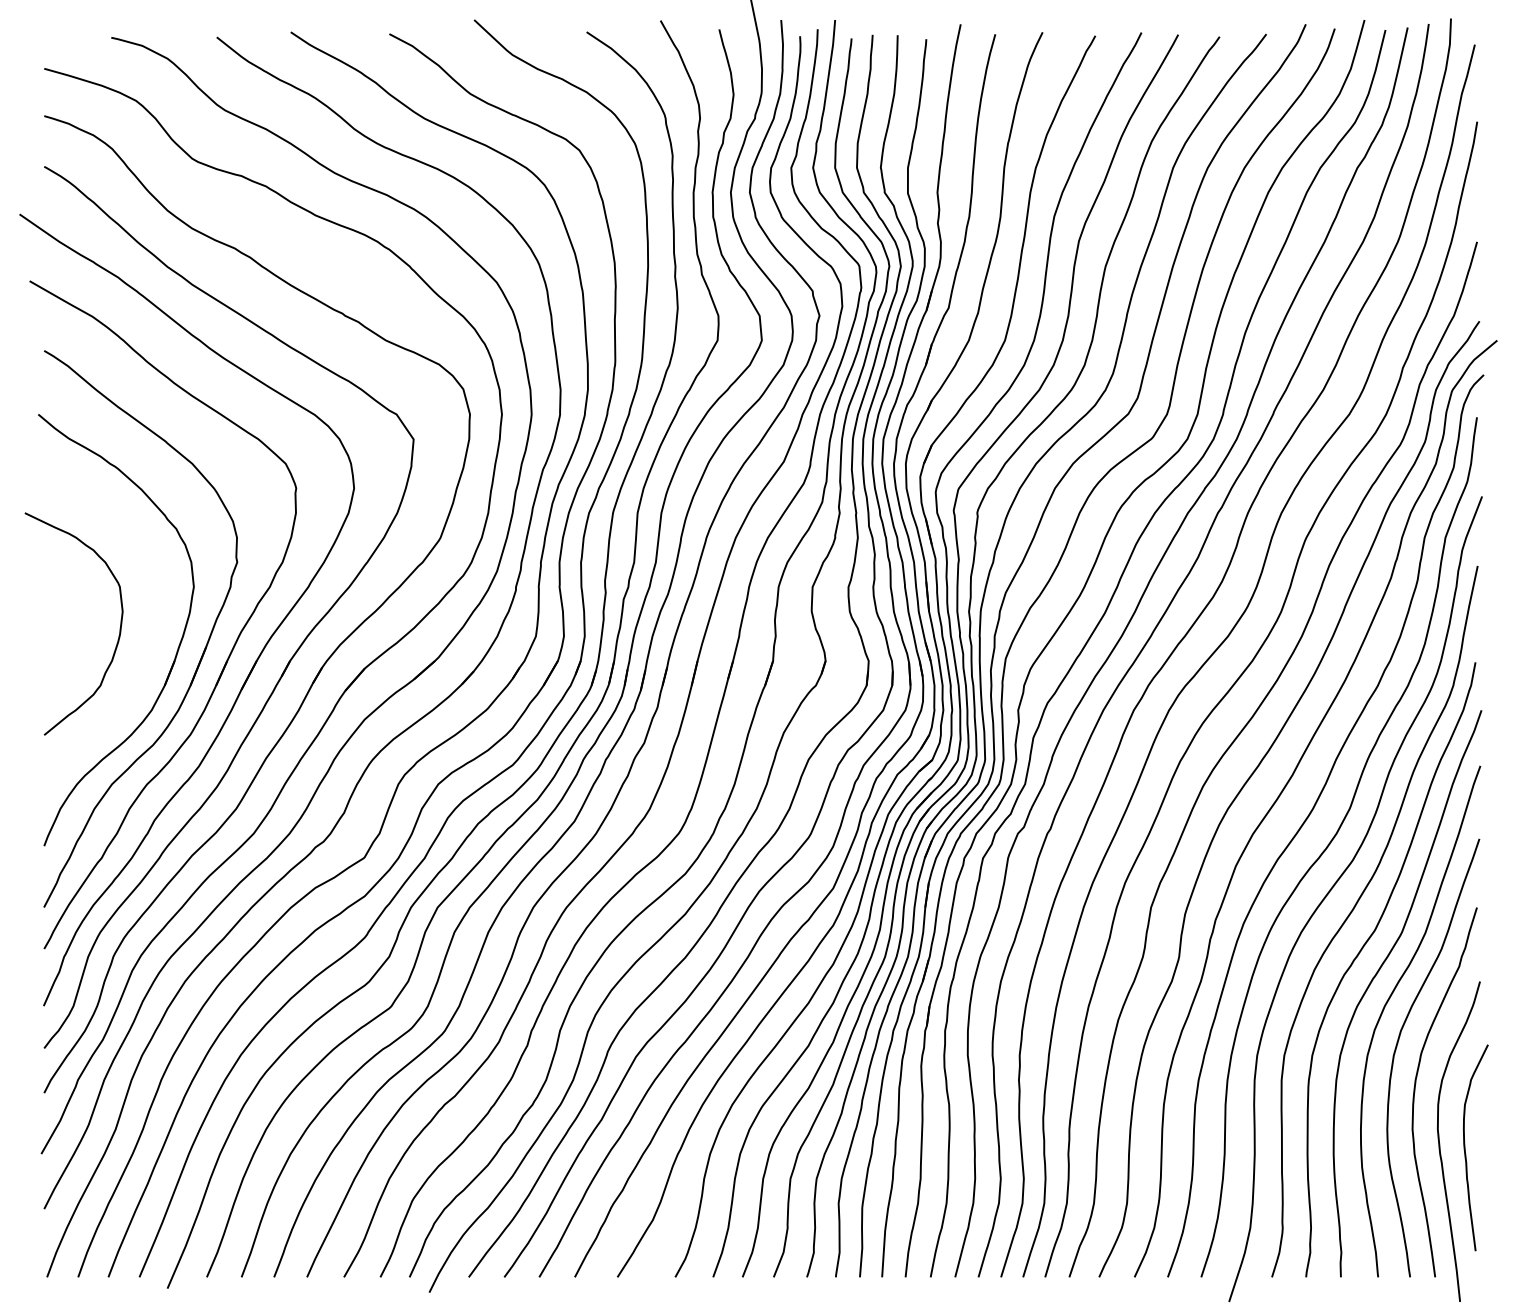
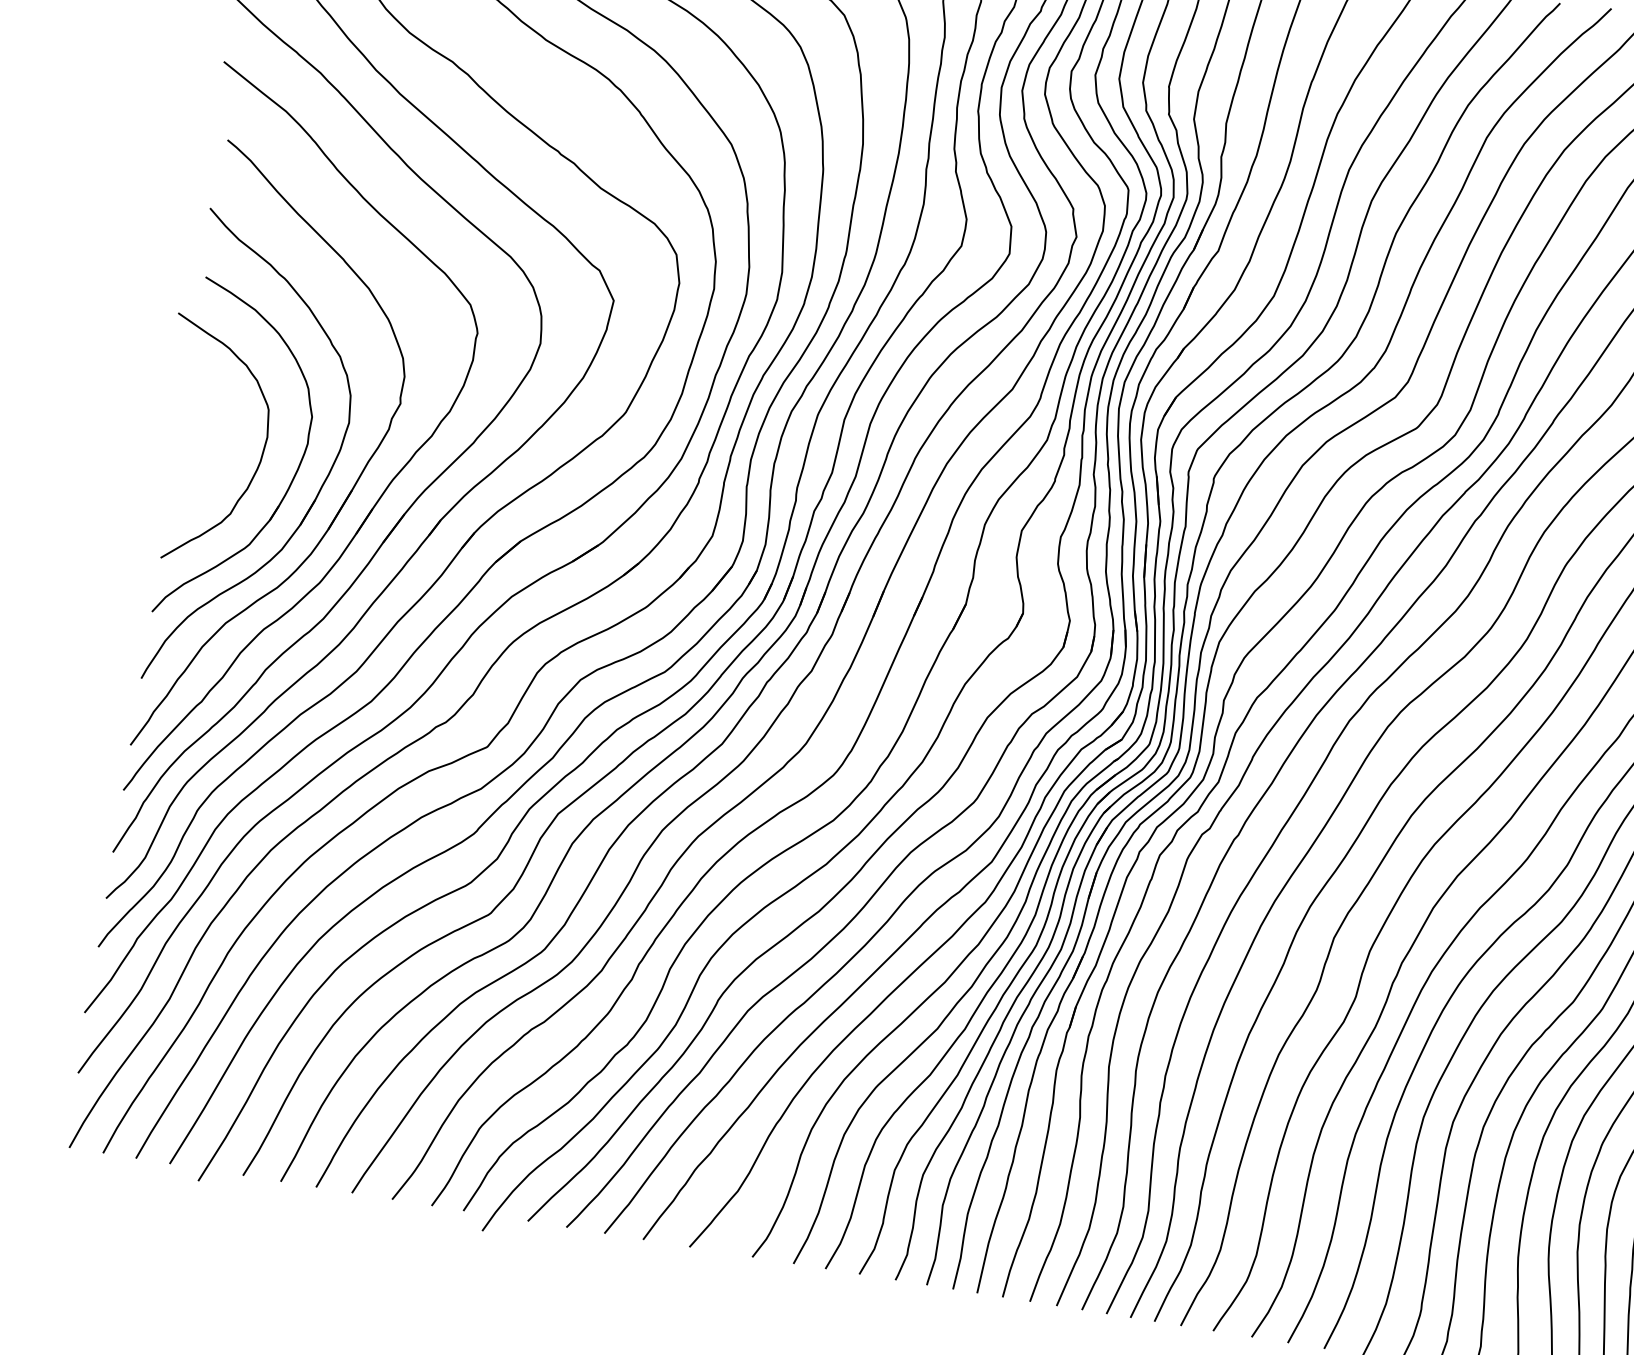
part: (151, 642) -> (293, 475), added

